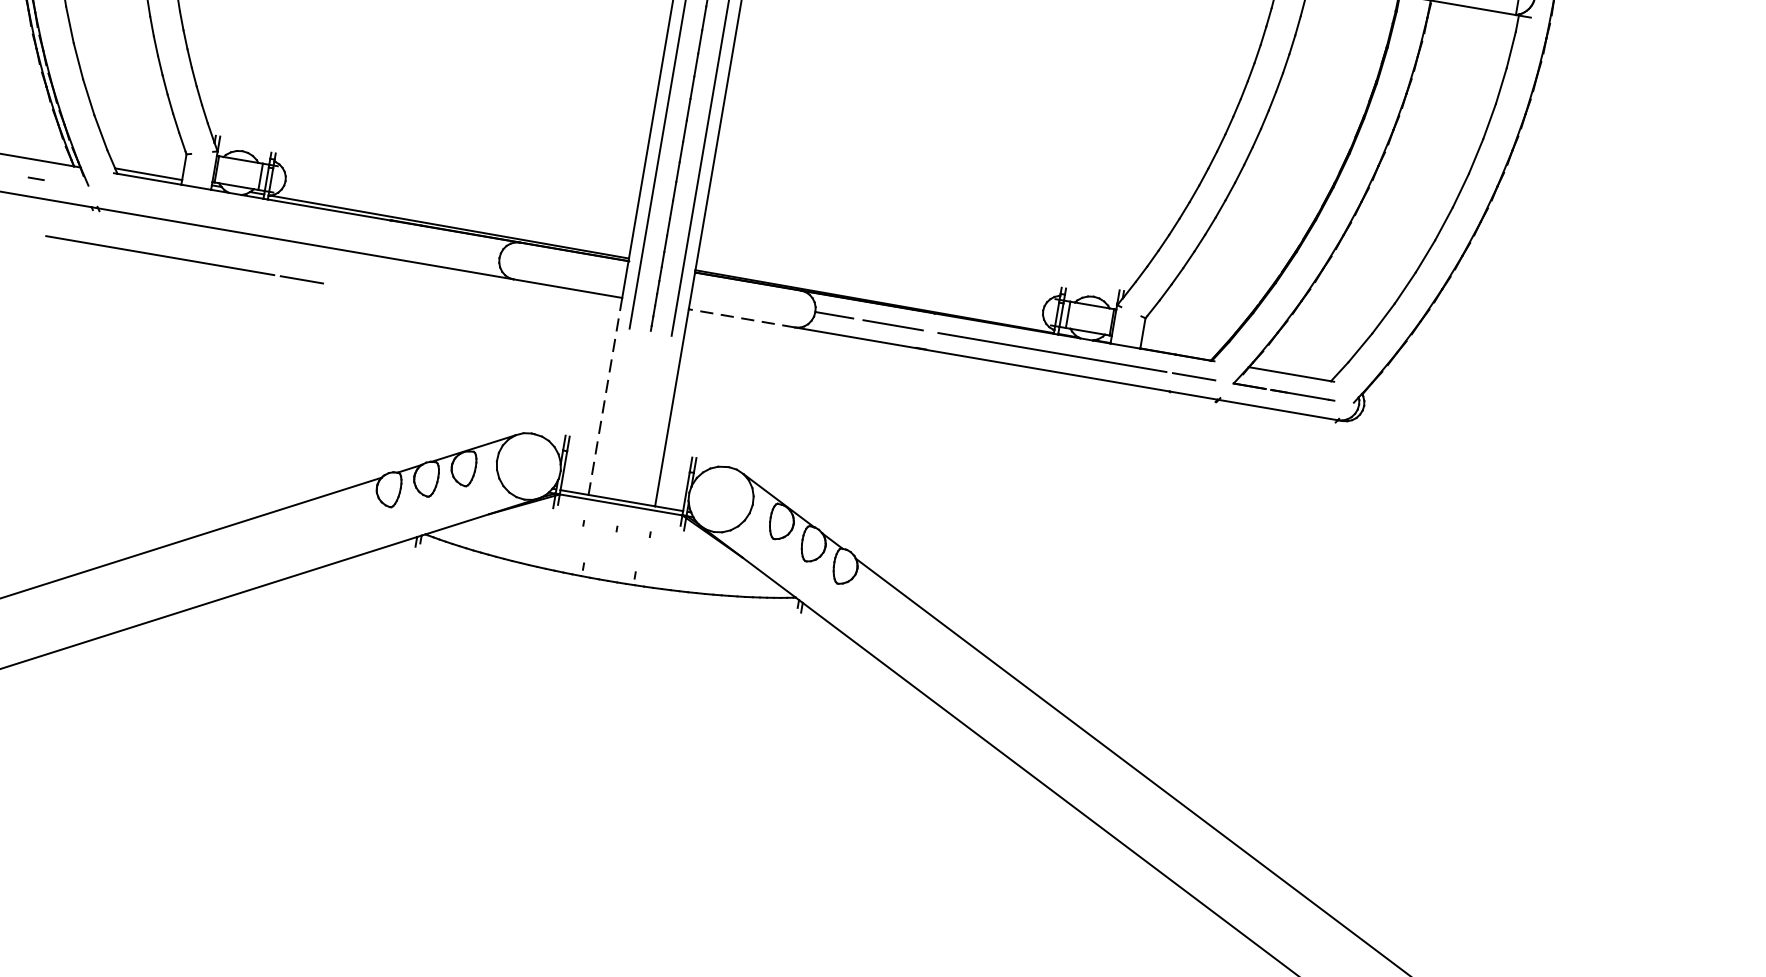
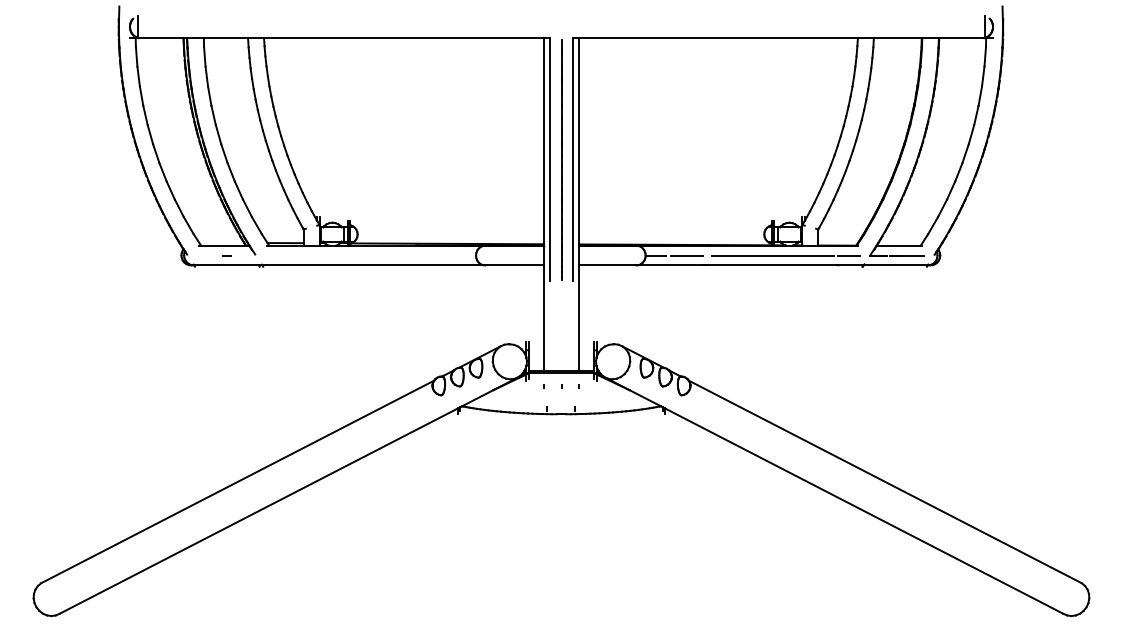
line: (183, 259) -> (311, 284), removed
line: (741, 318) -> (607, 265), dashed -> solid
line: (605, 396) -> (543, 318), dashed -> solid

